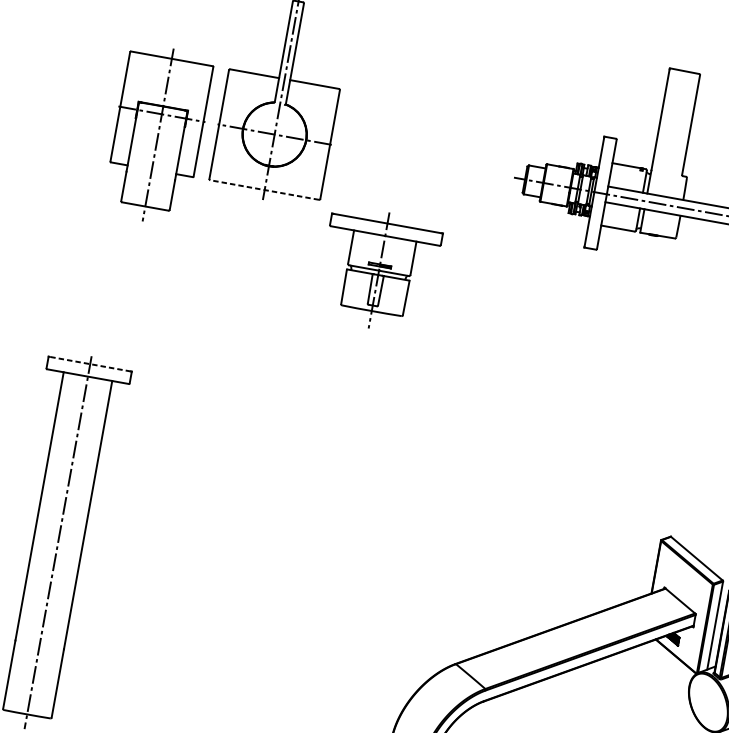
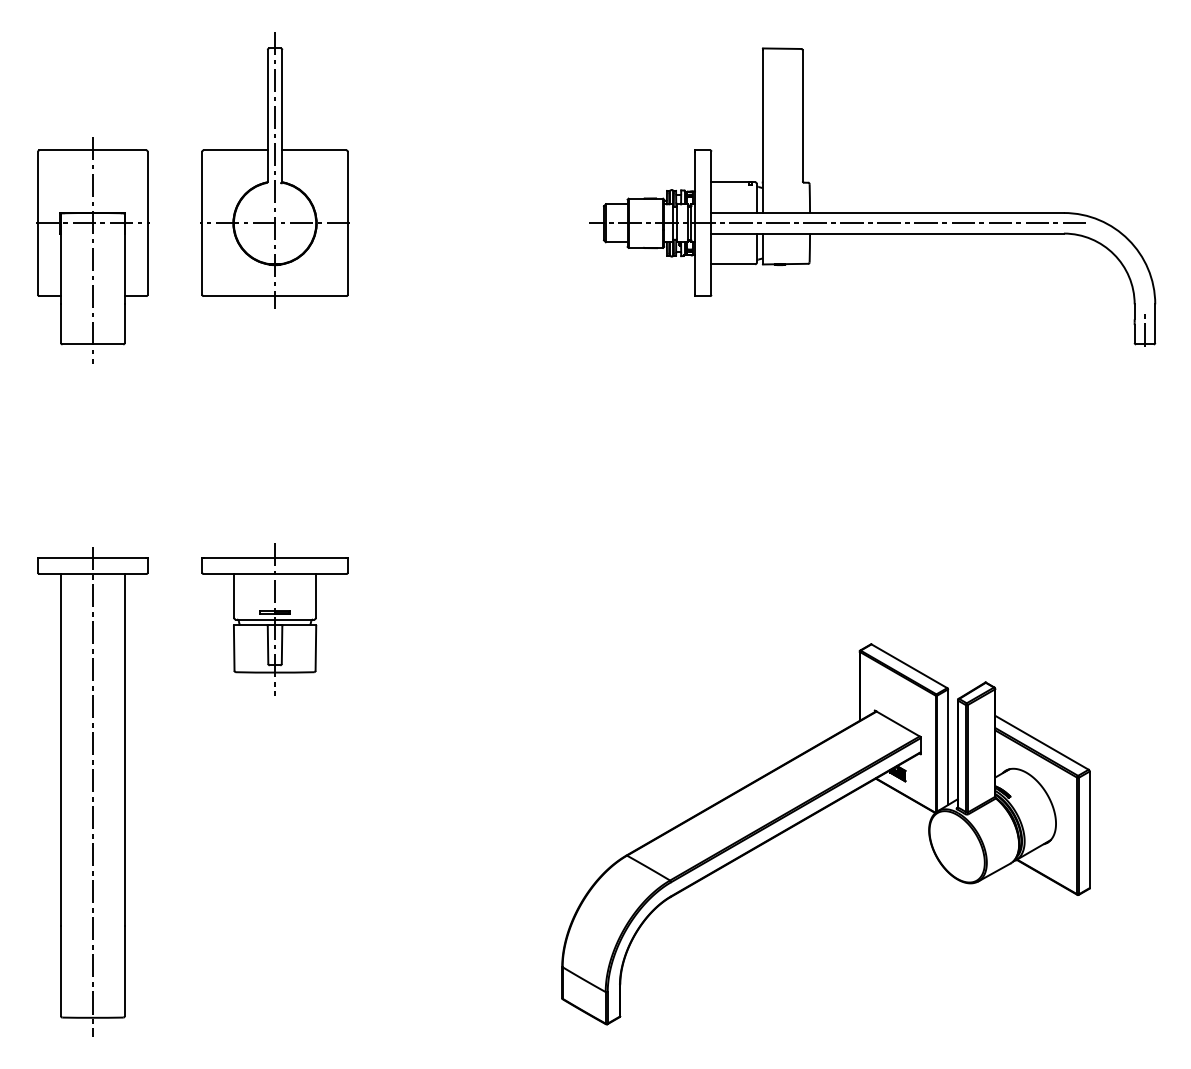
part: (157, 134) -> (92, 250), moved
line: (264, 190) -> (274, 296), dashed -> solid
part: (378, 270) -> (274, 619), moved
line: (89, 363) -> (92, 557), dashed -> solid

